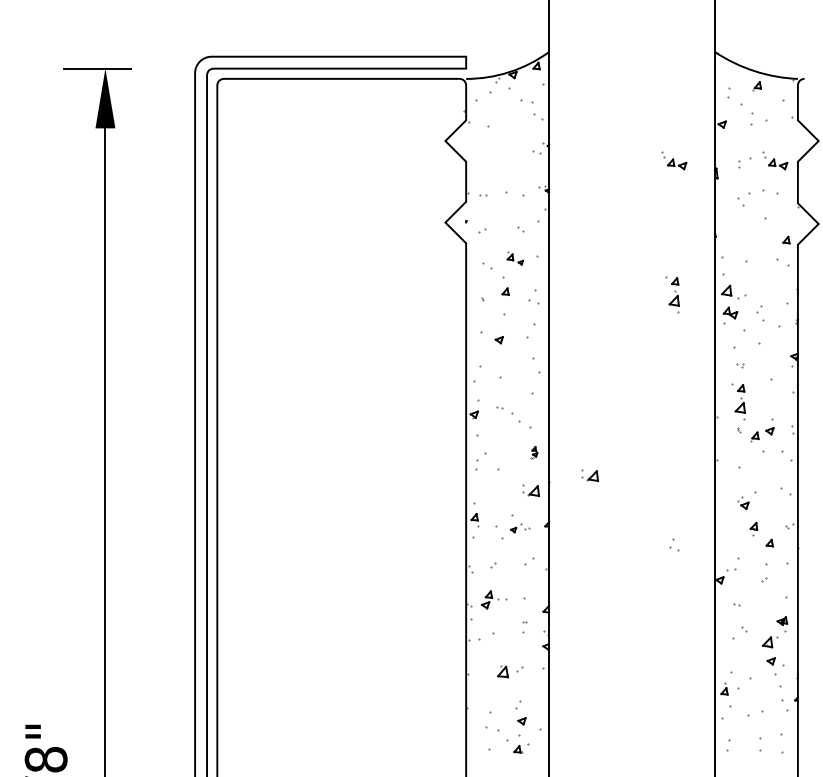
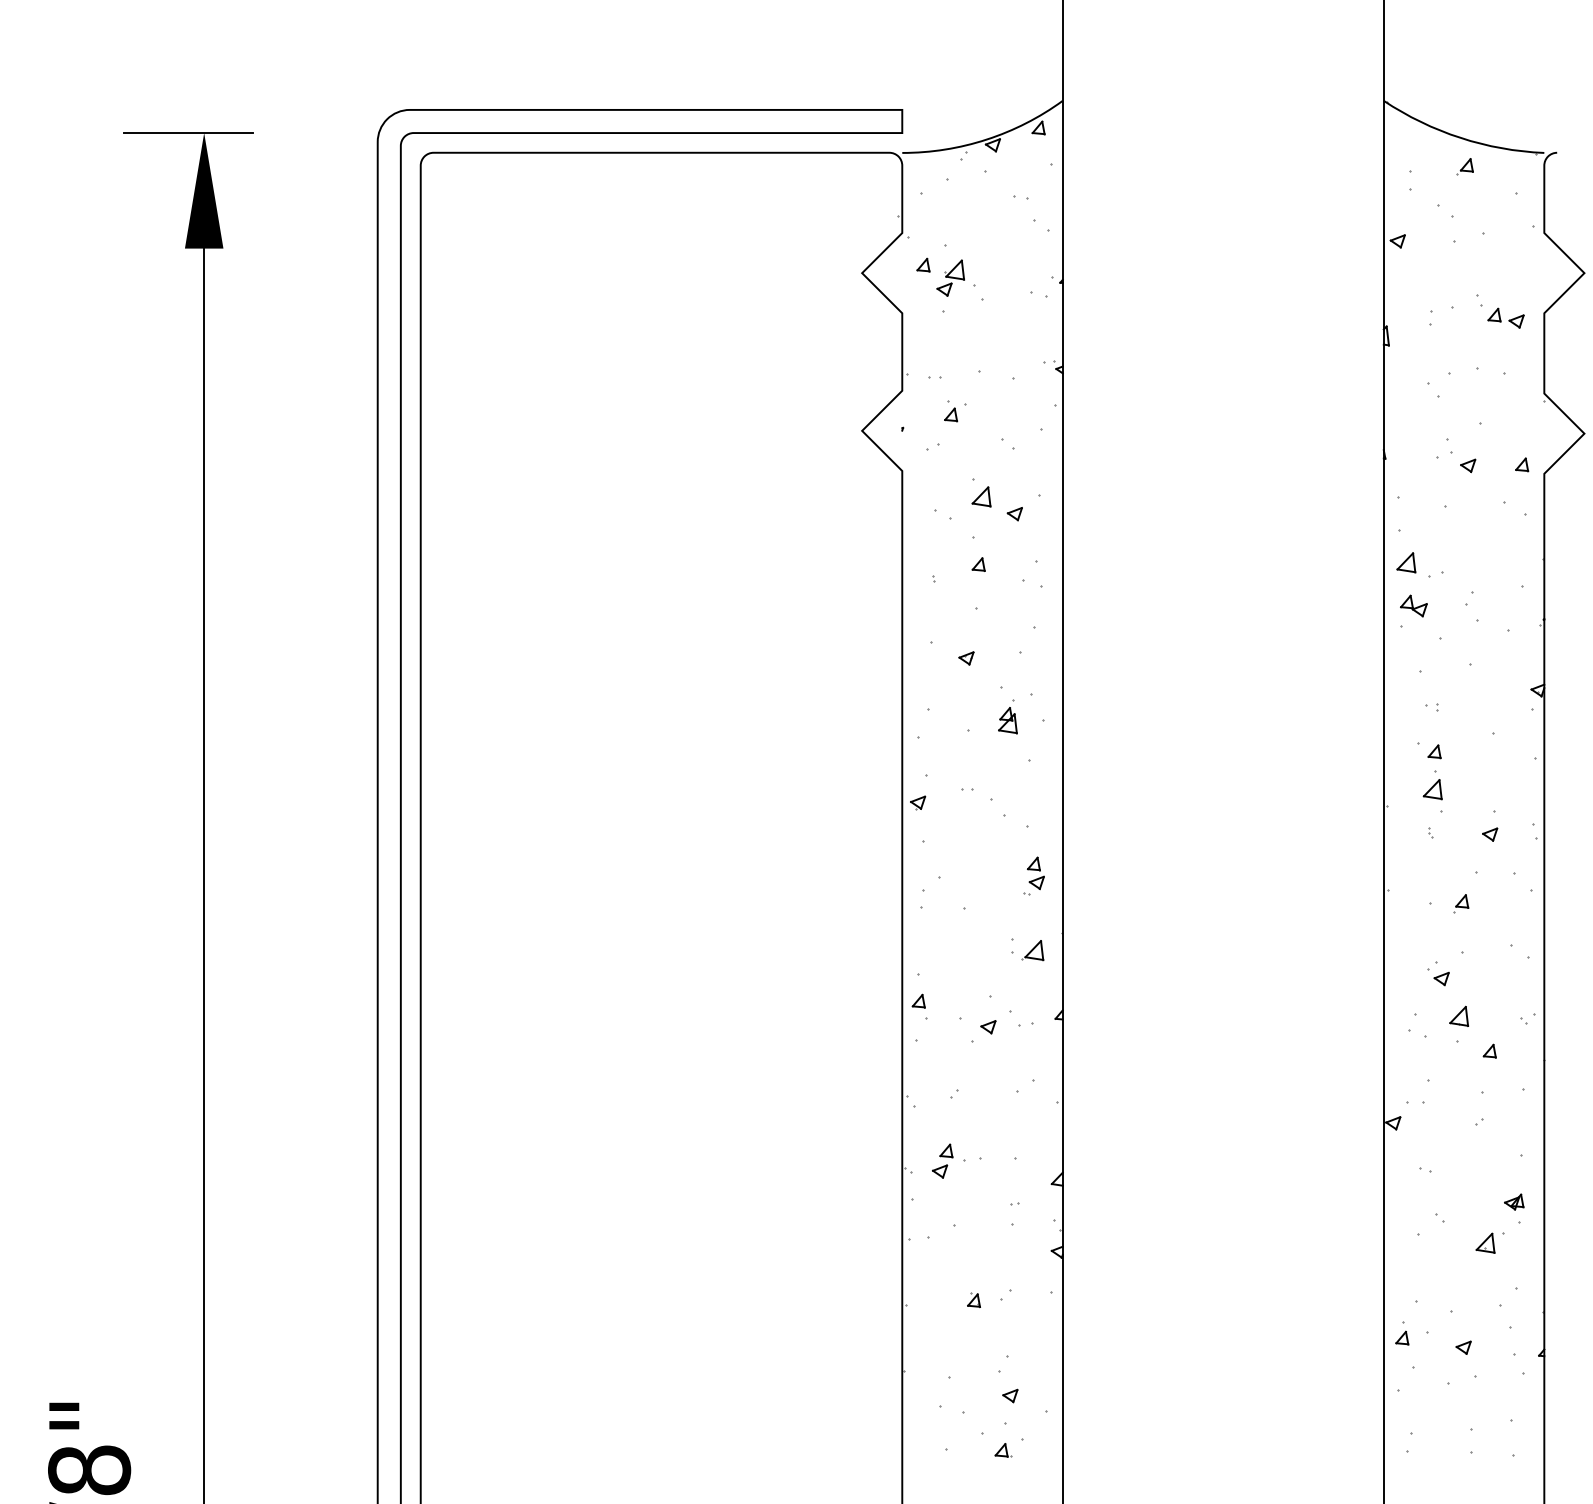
part: (527, 101) -> (1020, 196), size x0.62
part: (746, 108) -> (1444, 210), size x0.62
part: (490, 147) -> (949, 285), added
part: (674, 160) -> (1305, 310), removed
part: (493, 212) -> (955, 411), added
part: (752, 235) -> (1456, 455), added
part: (515, 258) -> (997, 500), size x1.67
part: (672, 294) -> (1301, 570), removed
part: (520, 366) -> (1007, 709), added
part: (754, 436) -> (1460, 902), moved
part: (534, 452) -> (1034, 875), size x1.67
part: (589, 475) -> (1140, 920), removed
part: (520, 528) -> (1007, 1022), size x1.43
part: (753, 529) -> (1458, 1024), size x1.43
part: (674, 544) -> (1417, 1024), moved
part: (770, 661) -> (1462, 1348), moved
part: (503, 671) -> (974, 1299), size x0.62

